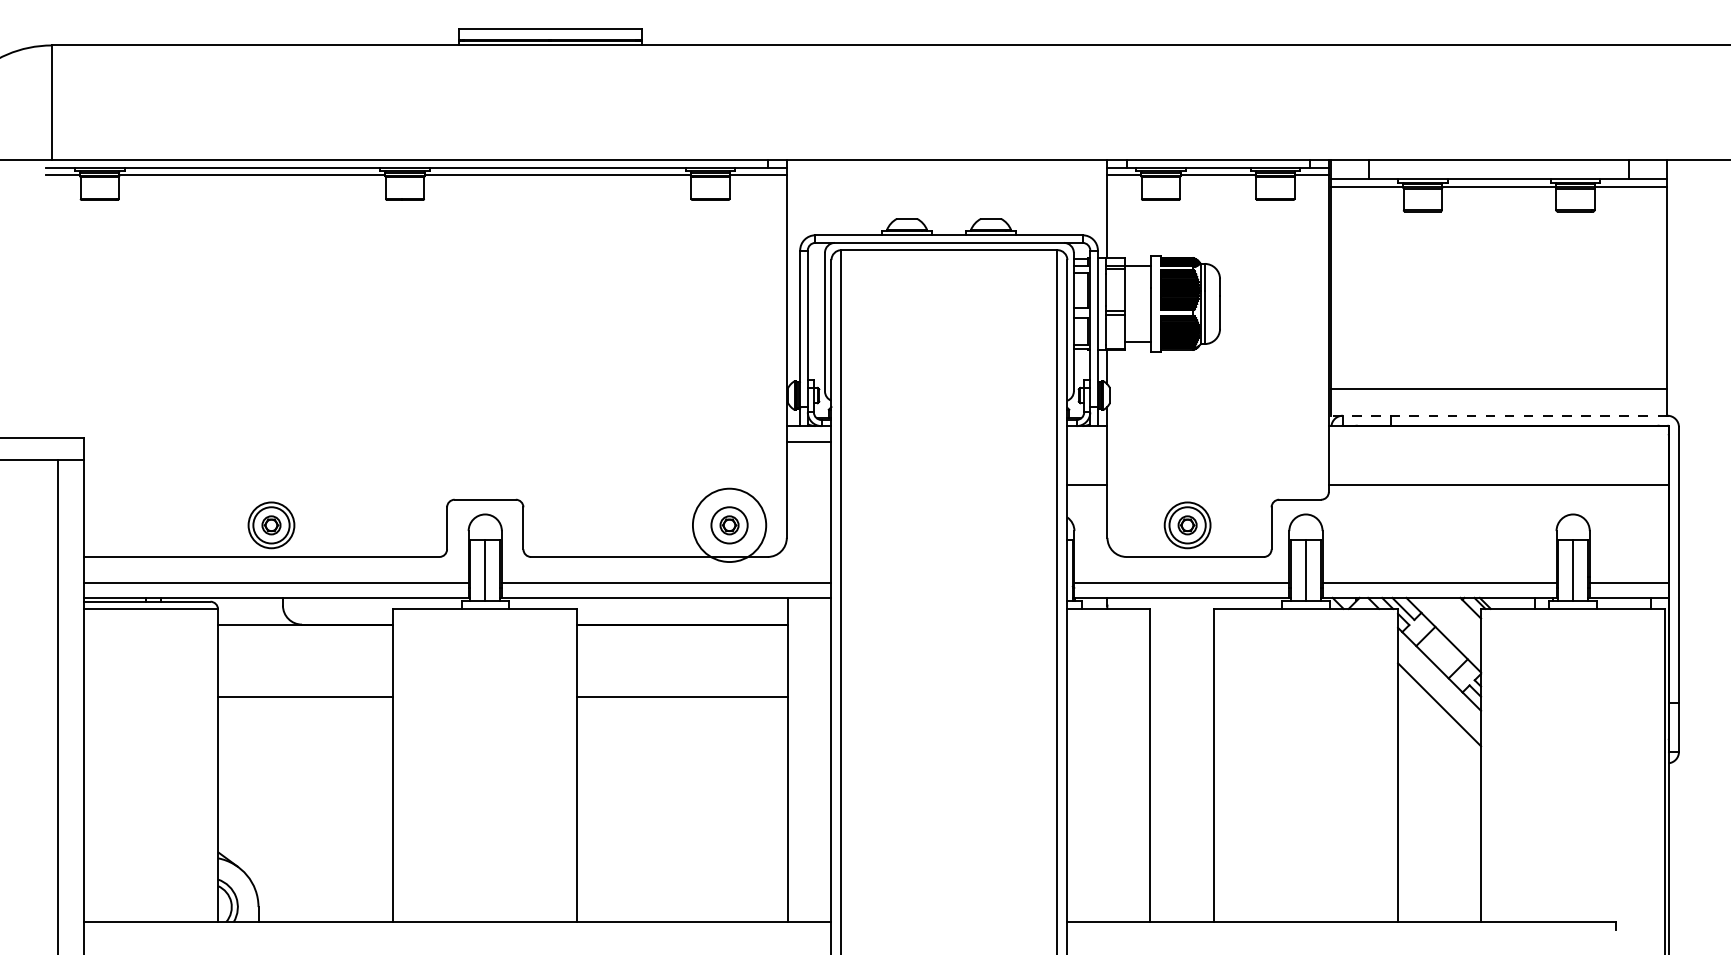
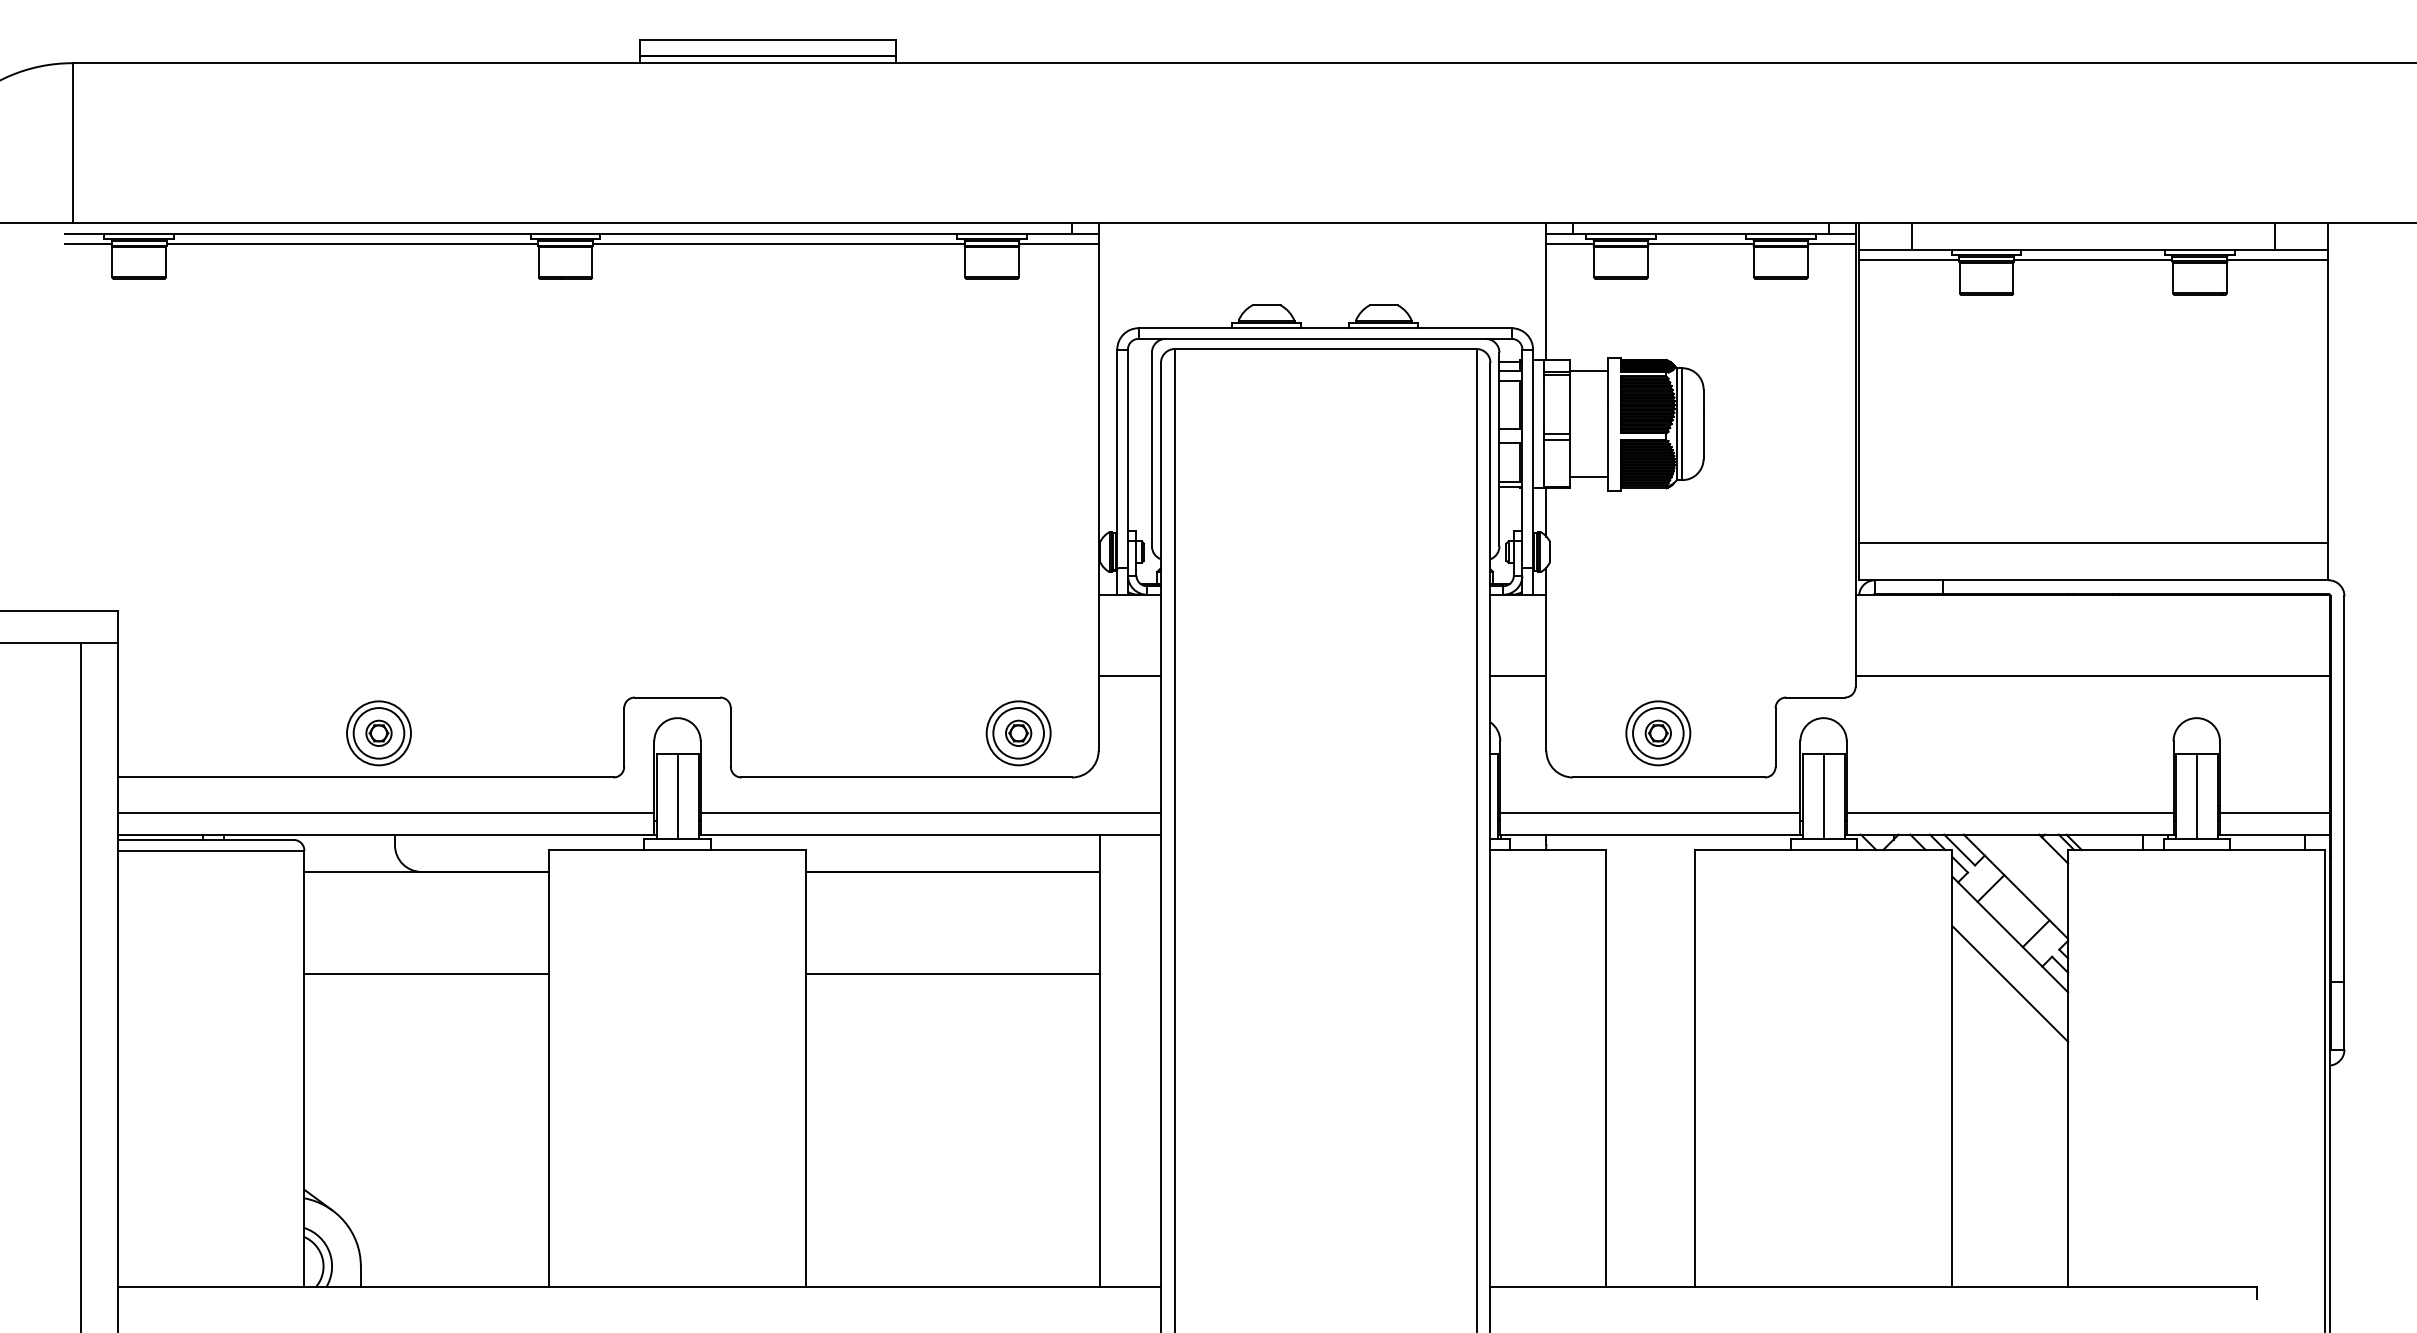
line: (1499, 415) -> (2093, 580), dashed -> solid
line: (808, 442) -> (1129, 676), moved
circle: (729, 525) -> (1018, 733), size x0.62

